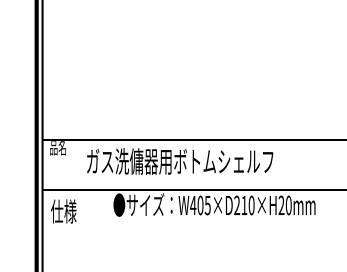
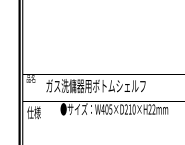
text: (287, 205) -> (153, 109), W405×D210×H20mm -> W405×D210×H22mm

